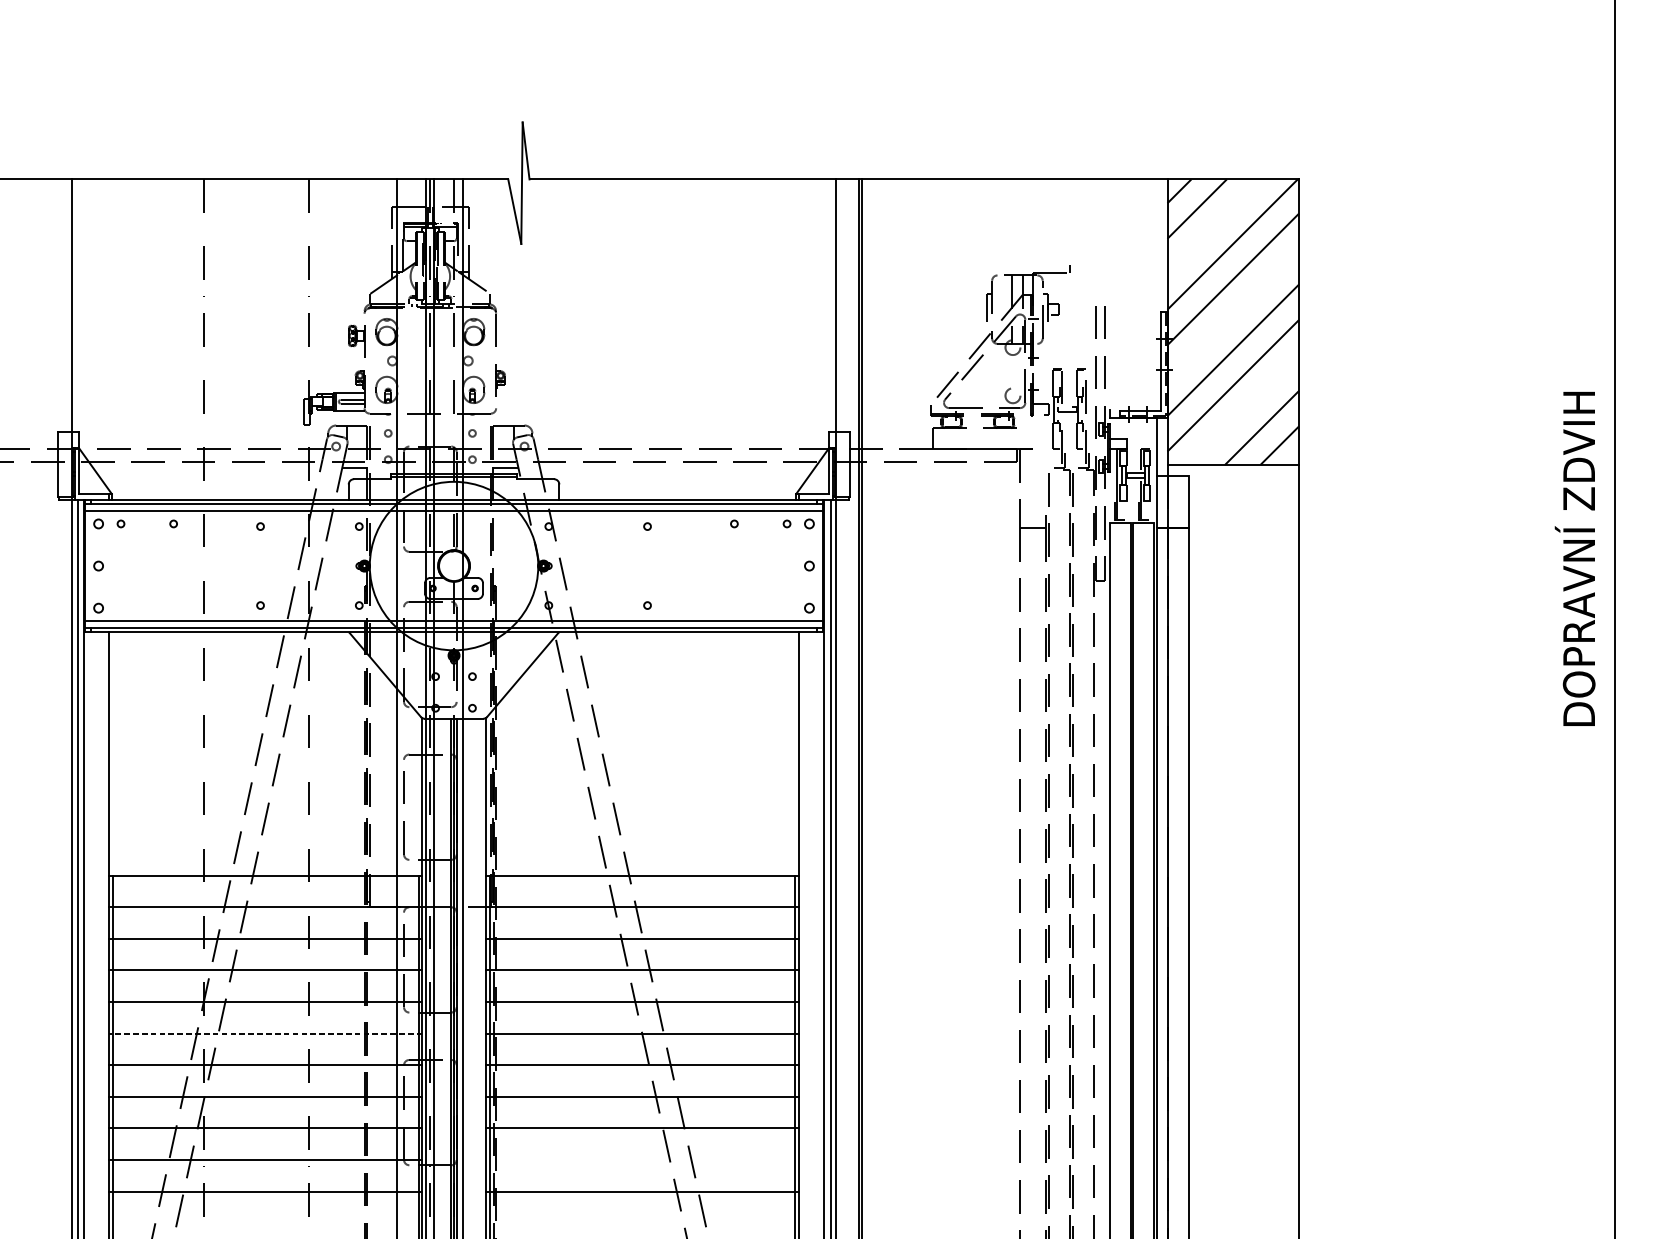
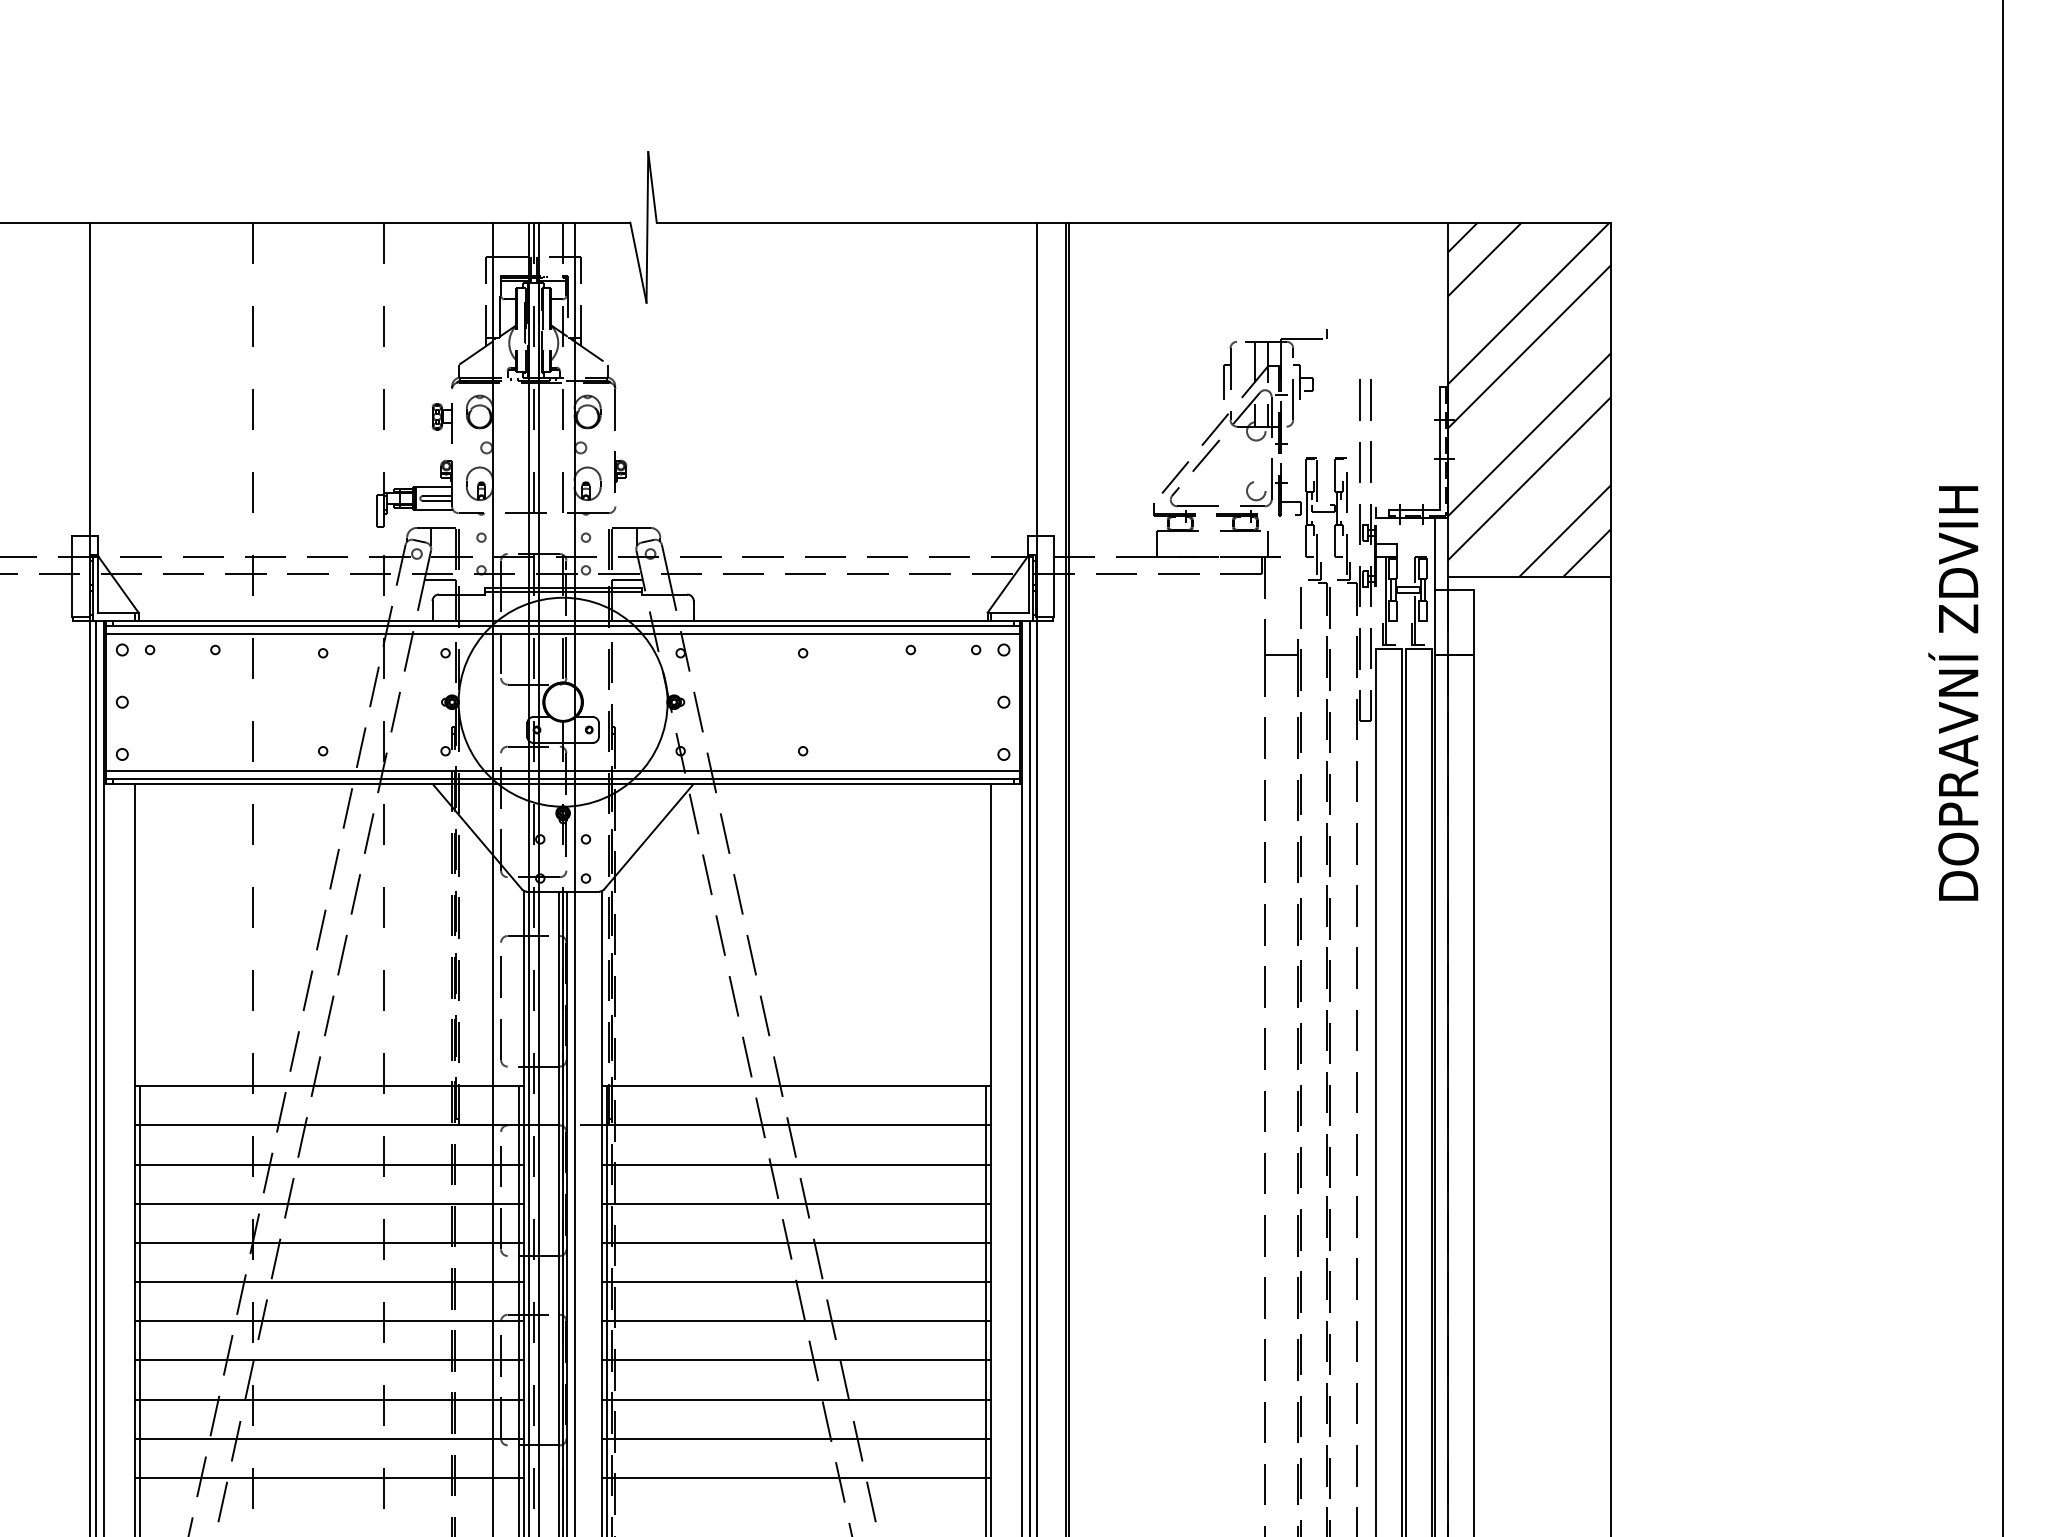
line: (1022, 438) -> (1268, 544), added
line: (265, 1033) -> (329, 1282), dashed -> solid
line: (642, 1159) -> (796, 1438), added

